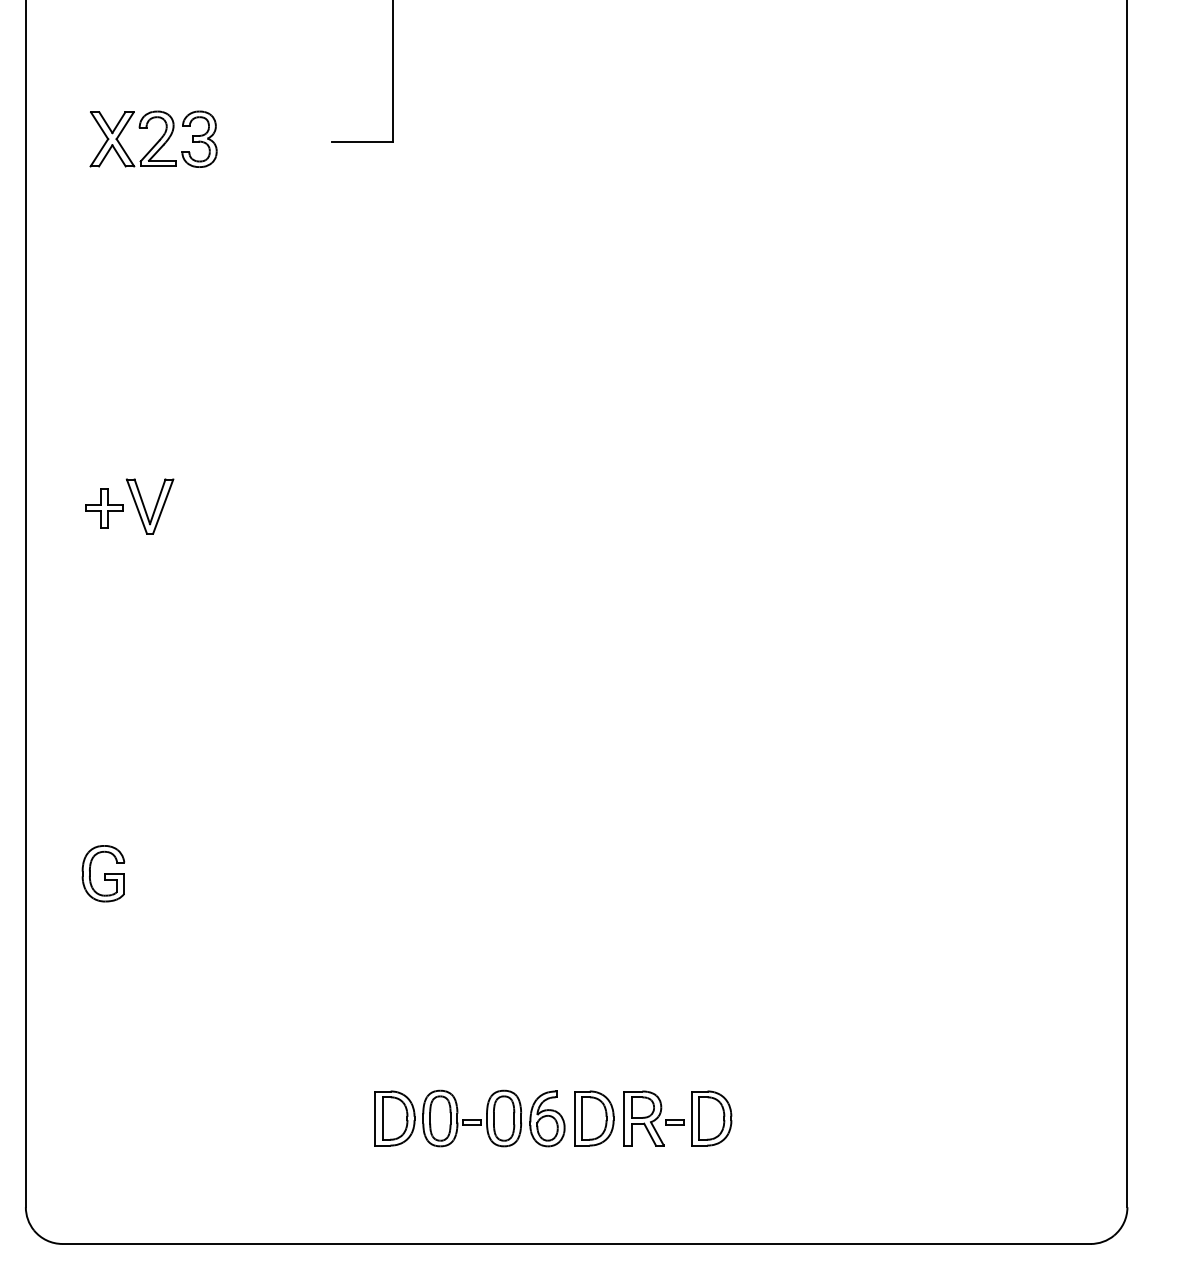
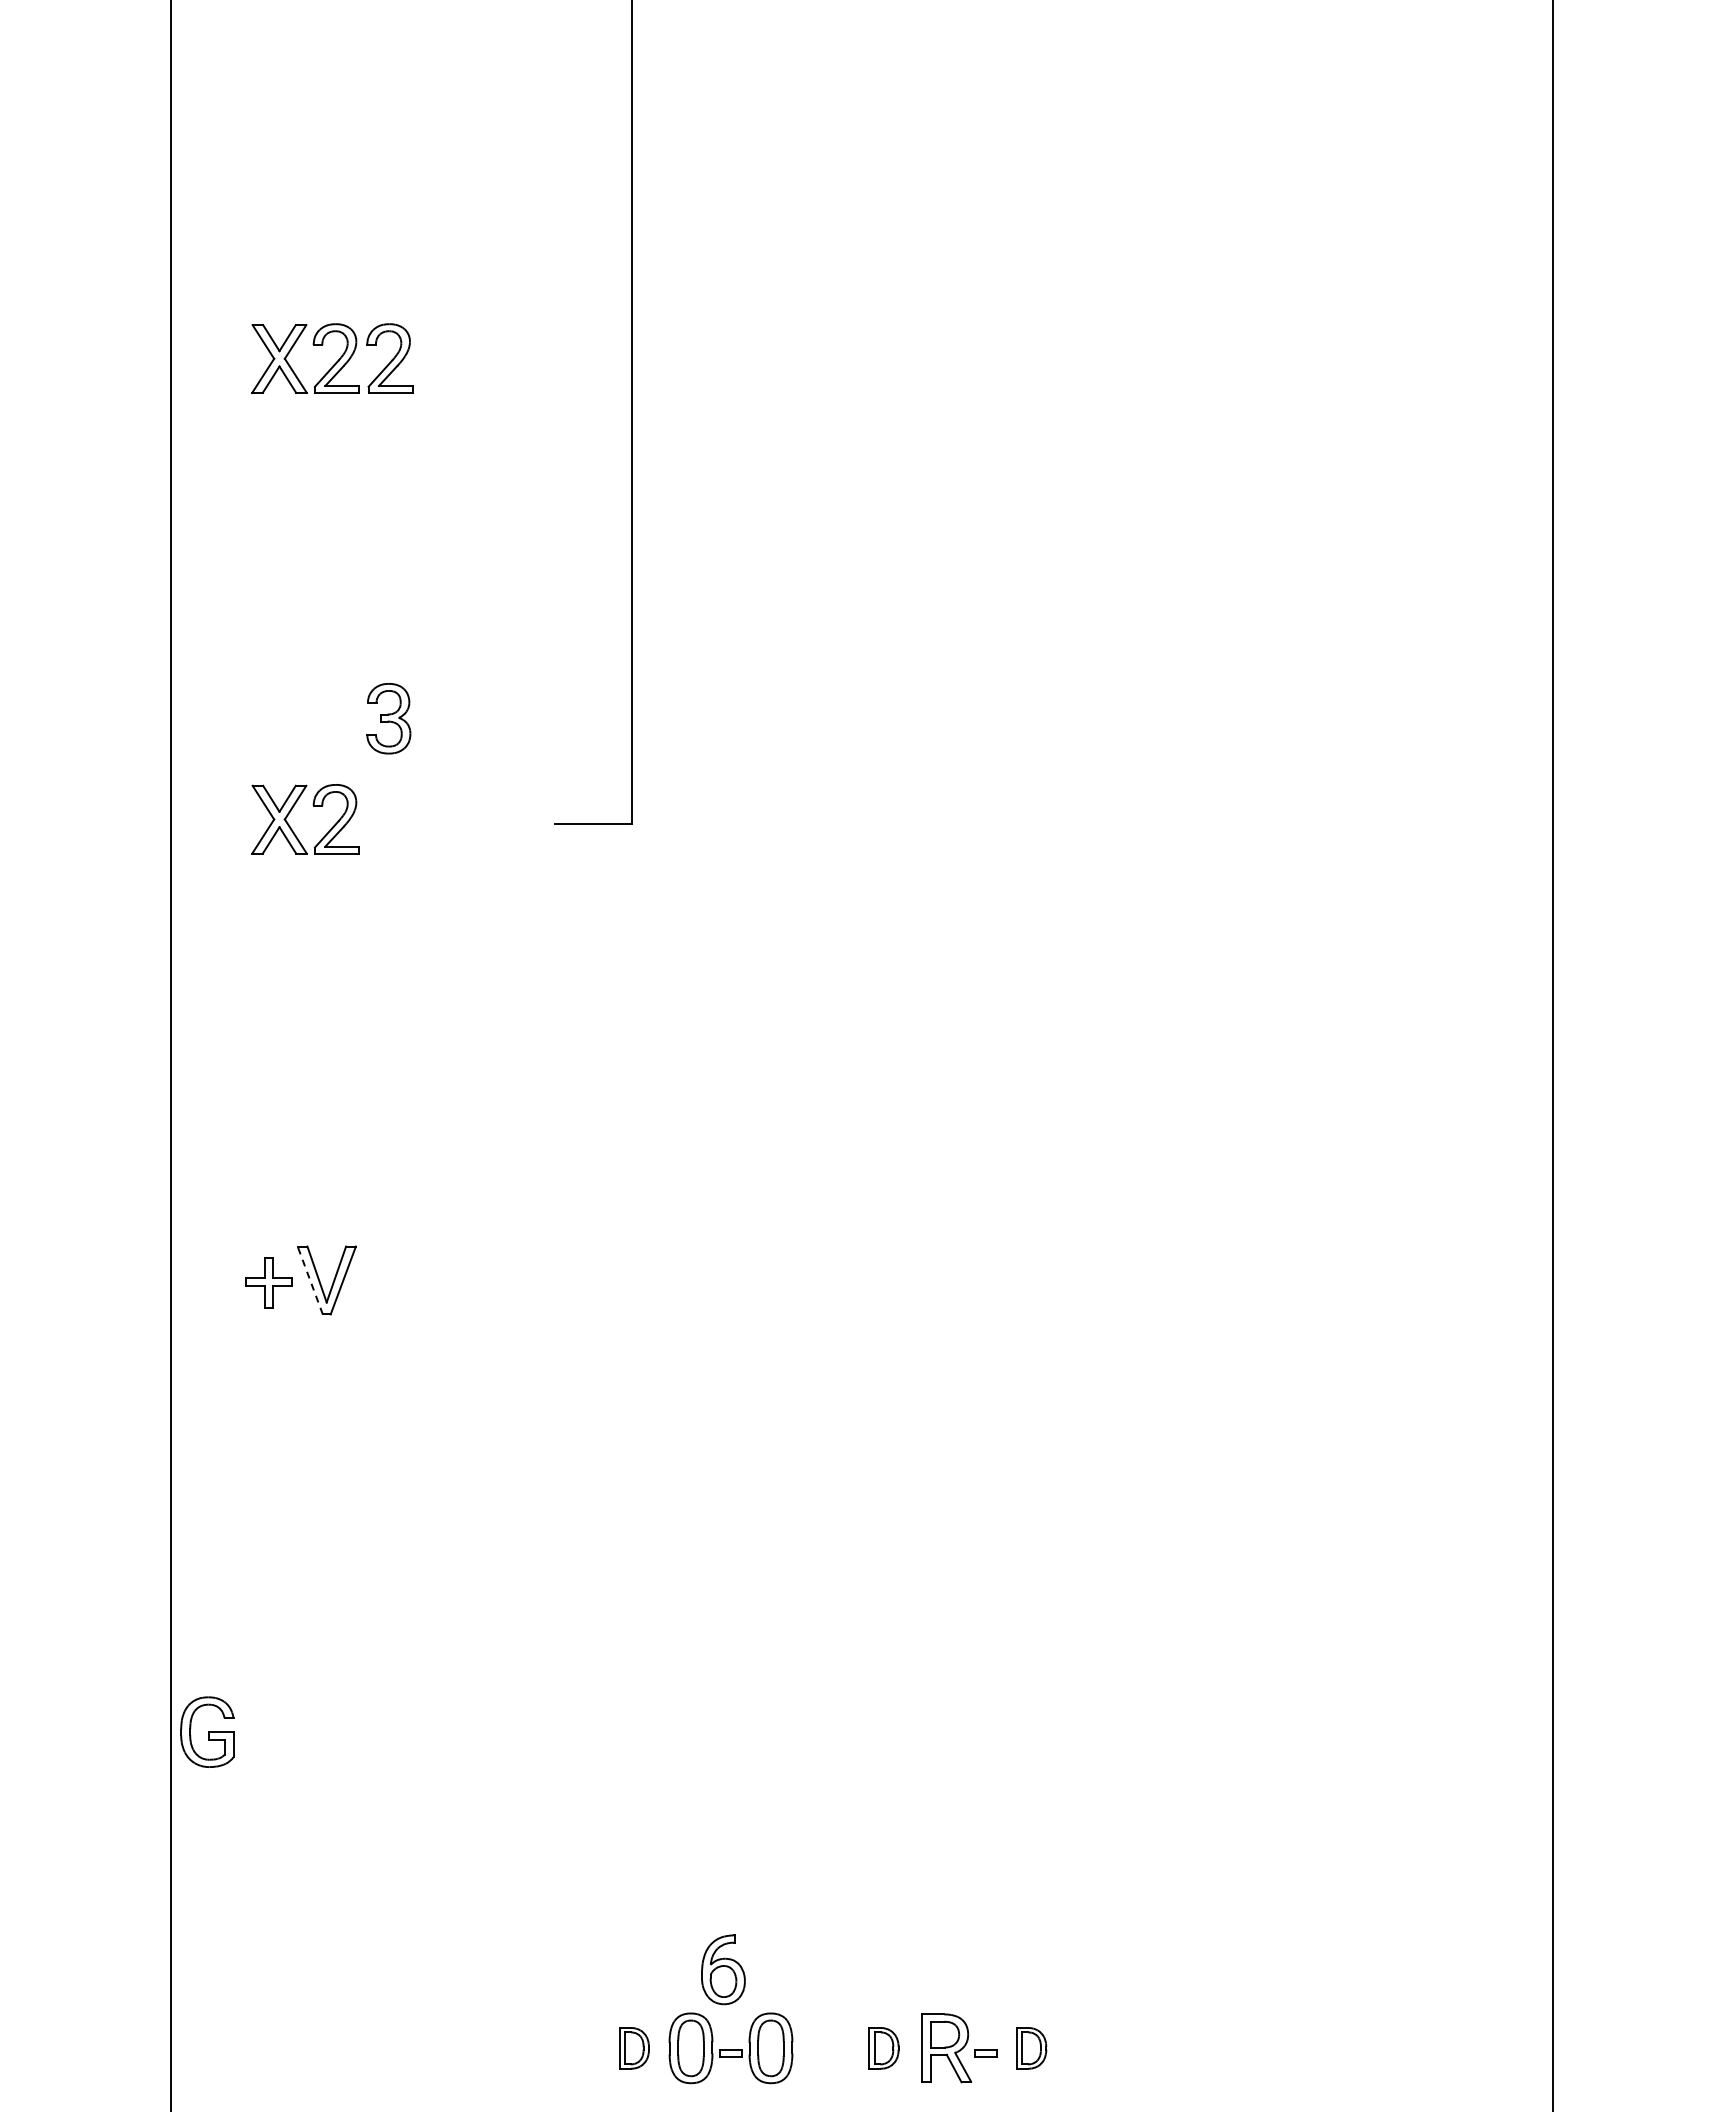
part: (199, 139) -> (388, 718), moved
line: (137, 506) -> (310, 1280), solid -> dashed
part: (103, 873) -> (207, 1731), moved
part: (395, 1118) -> (634, 2048), size x0.6
part: (547, 1118) -> (723, 1969), moved
part: (593, 1118) -> (883, 2048), size x0.6
part: (711, 1118) -> (1031, 2048), size x0.6

